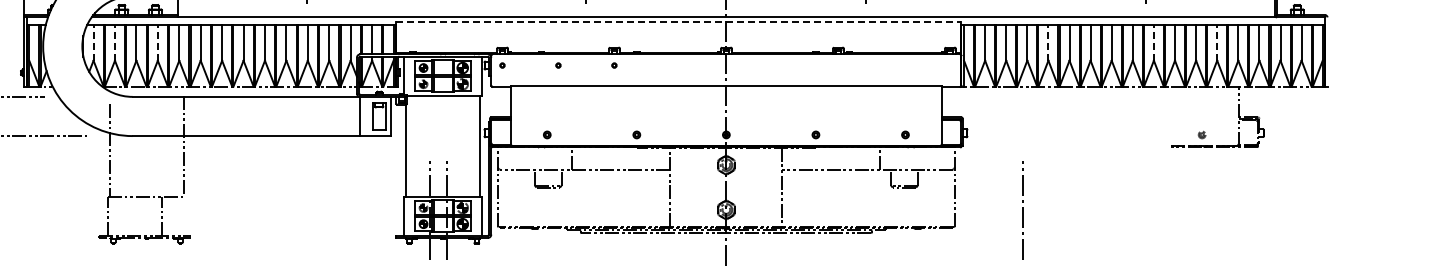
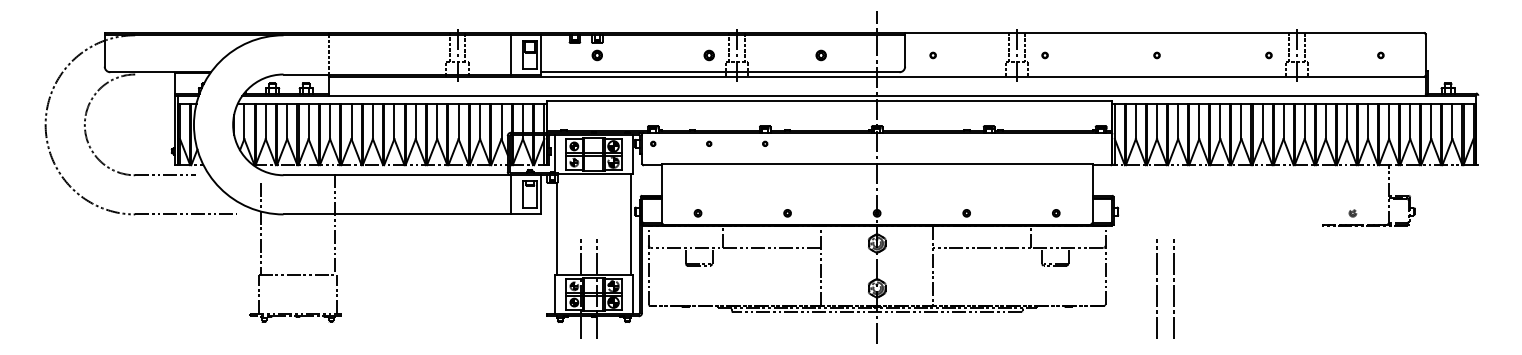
line: (678, 22) -> (829, 100), dashed -> solid
line: (93, 43) -> (244, 121), dashed -> solid
line: (114, 43) -> (265, 121), dashed -> solid
line: (157, 43) -> (308, 121), dashed -> solid
line: (1048, 43) -> (1199, 121), dashed -> solid
line: (1153, 43) -> (1304, 121), dashed -> solid
line: (1217, 43) -> (1368, 121), dashed -> solid
line: (1005, 210) -> (1156, 288), added
line: (162, 216) -> (337, 294), moved

